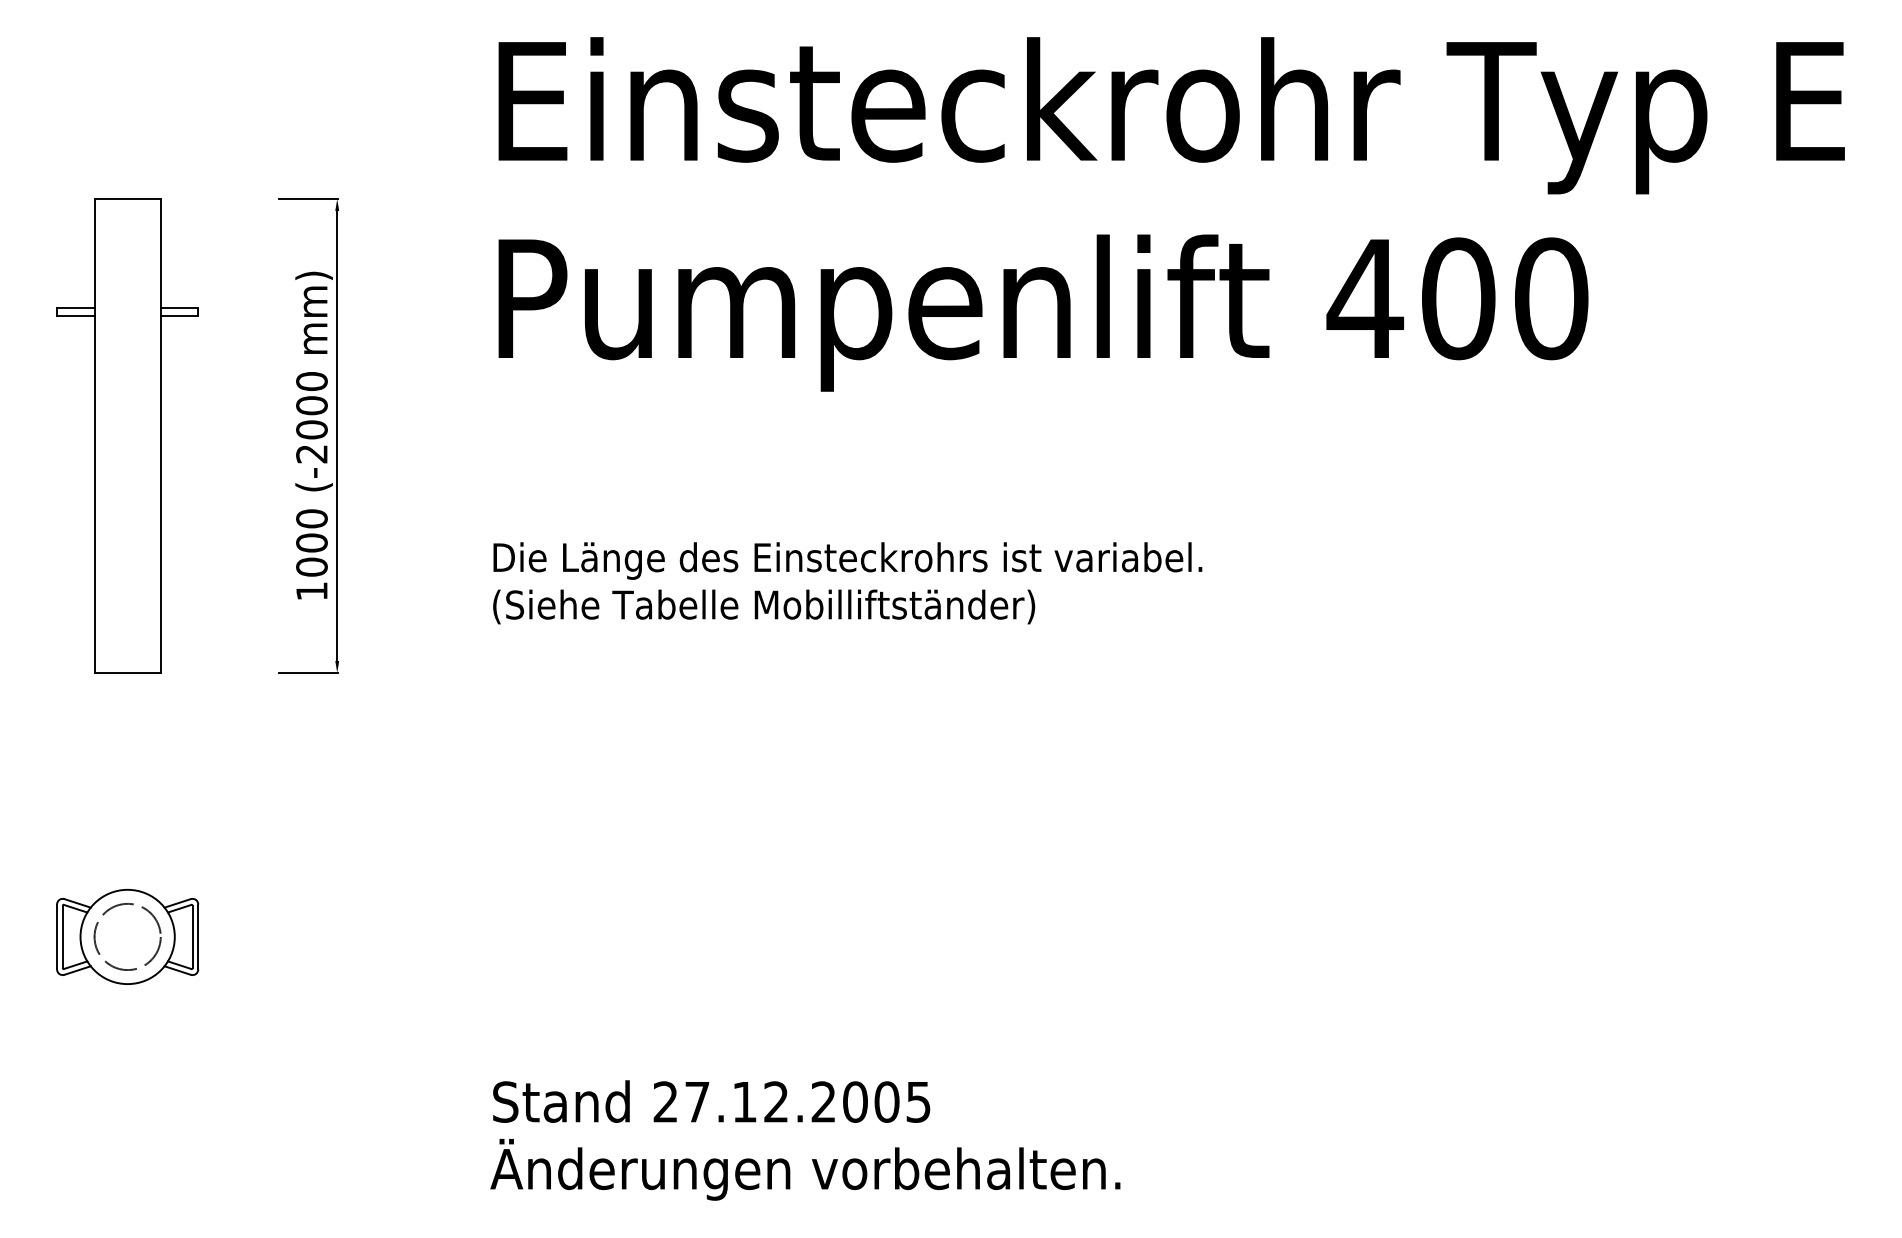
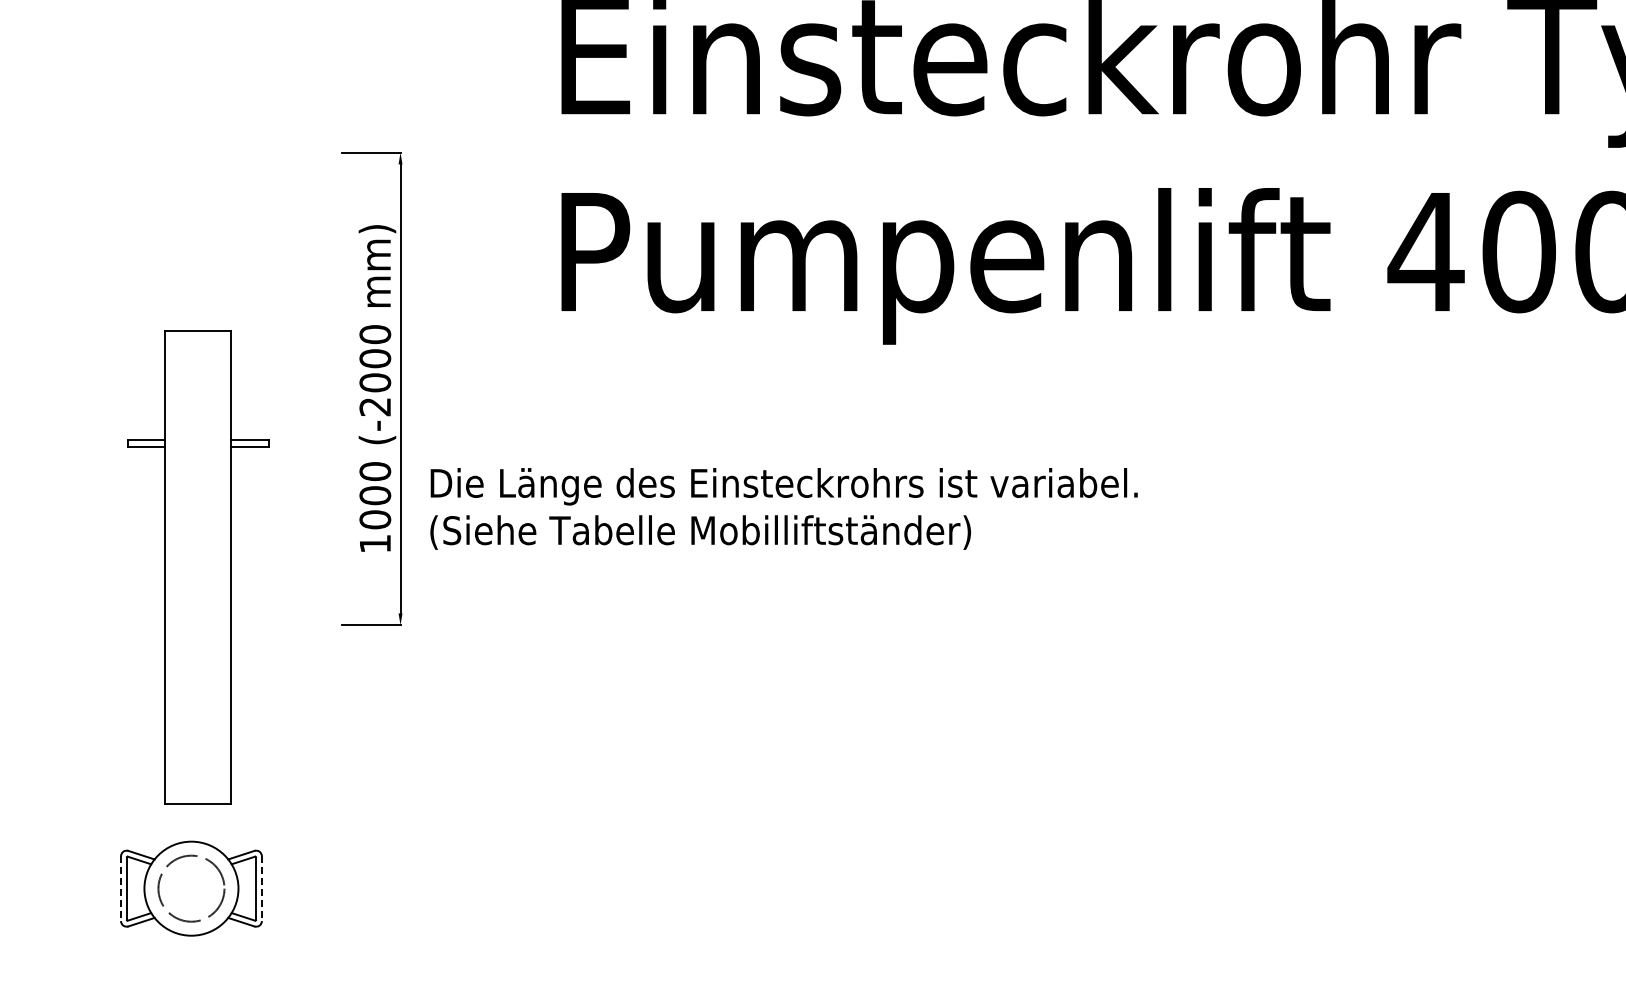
part: (127, 435) -> (198, 566), moved
text: (847, 583) -> (783, 509), moved
line: (57, 937) -> (121, 889), solid -> dashed
line: (198, 937) -> (262, 889), solid -> dashed

